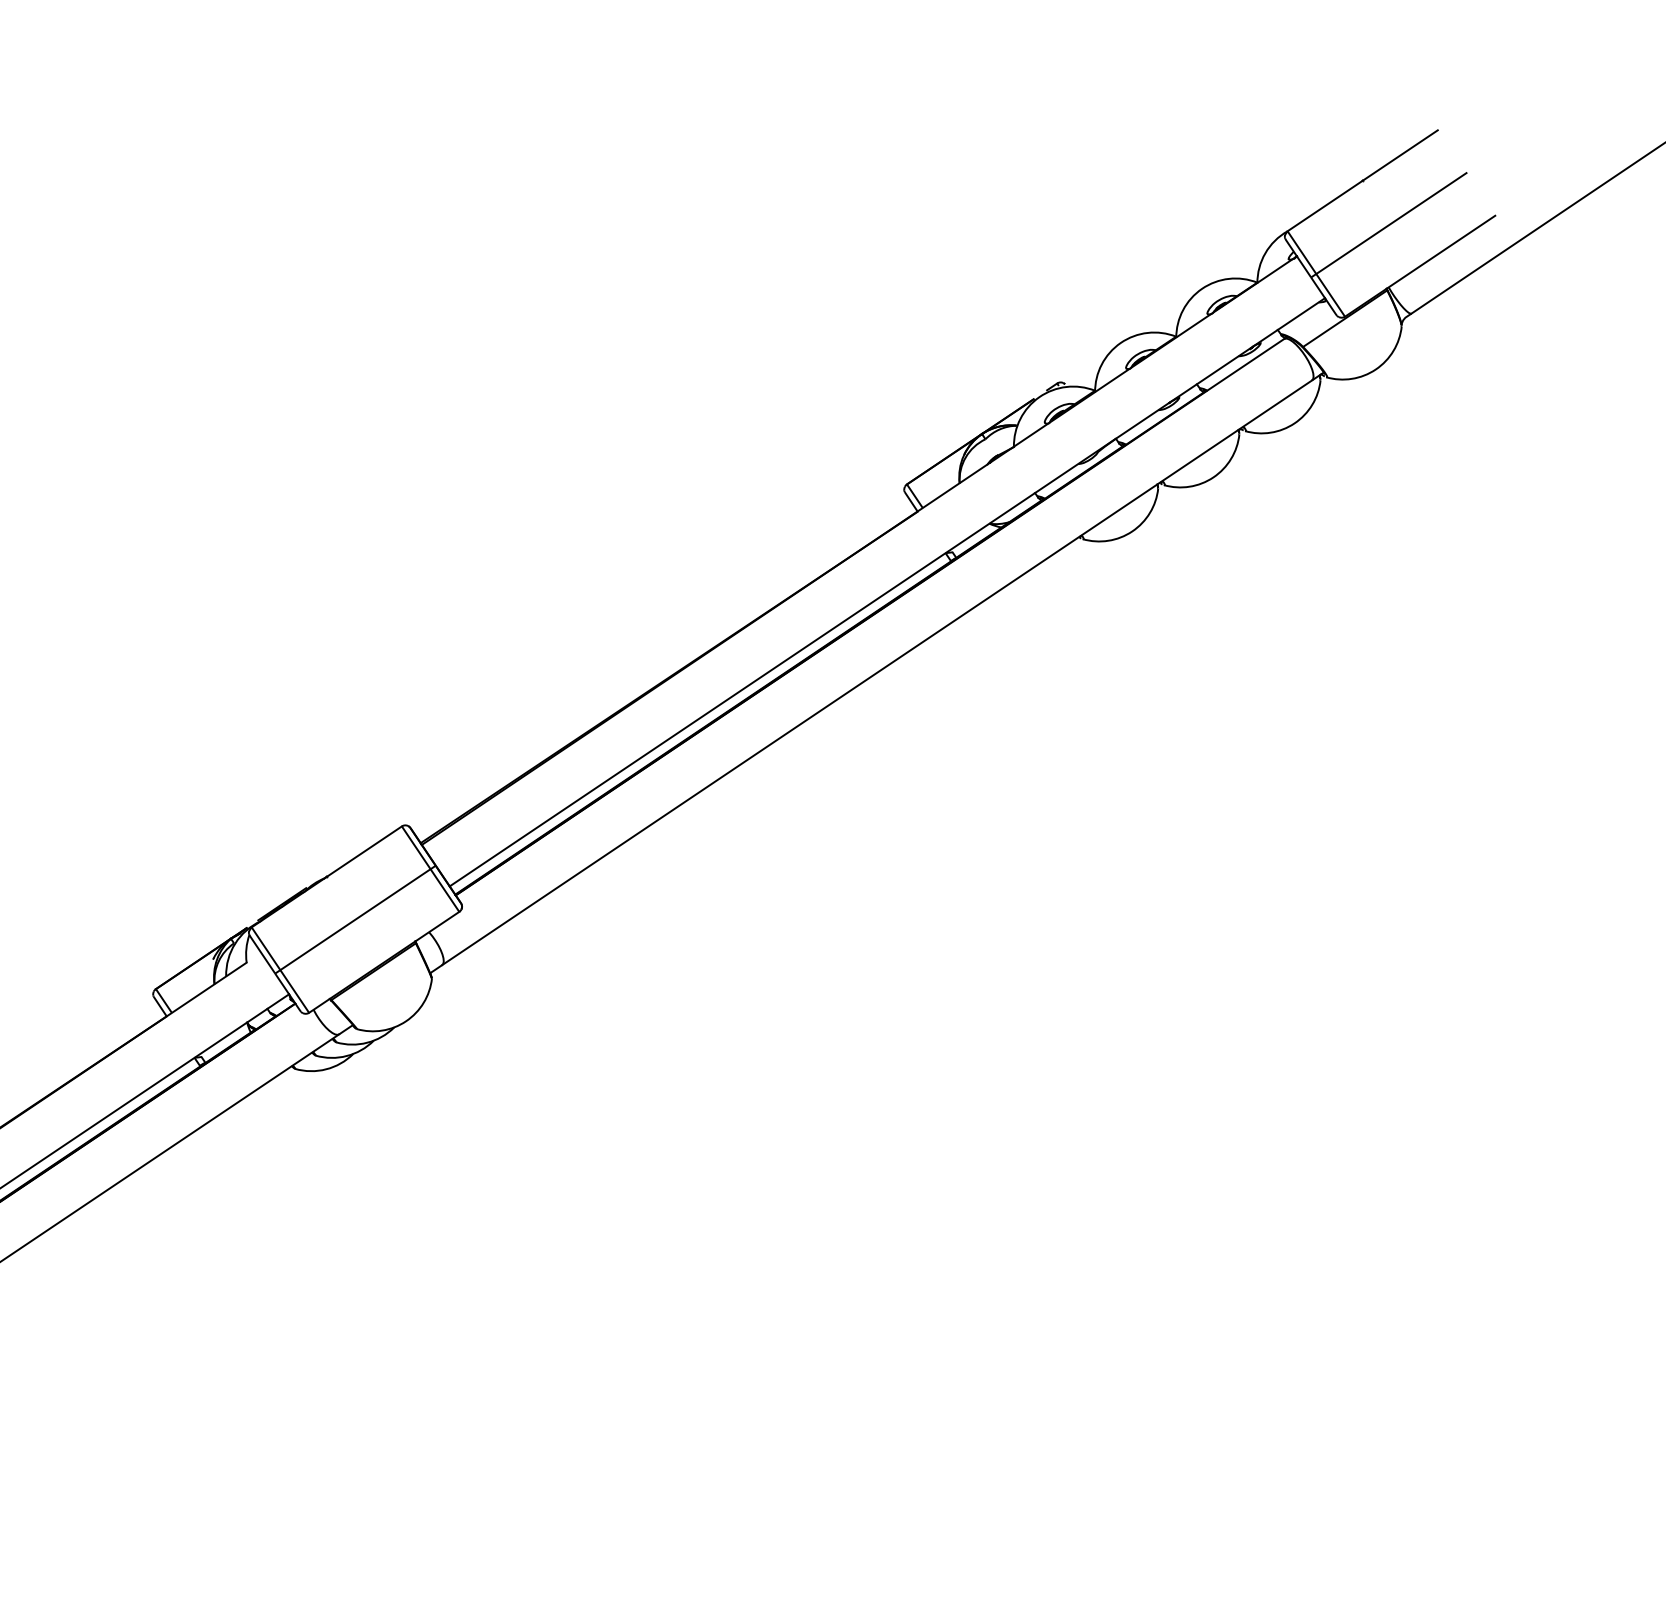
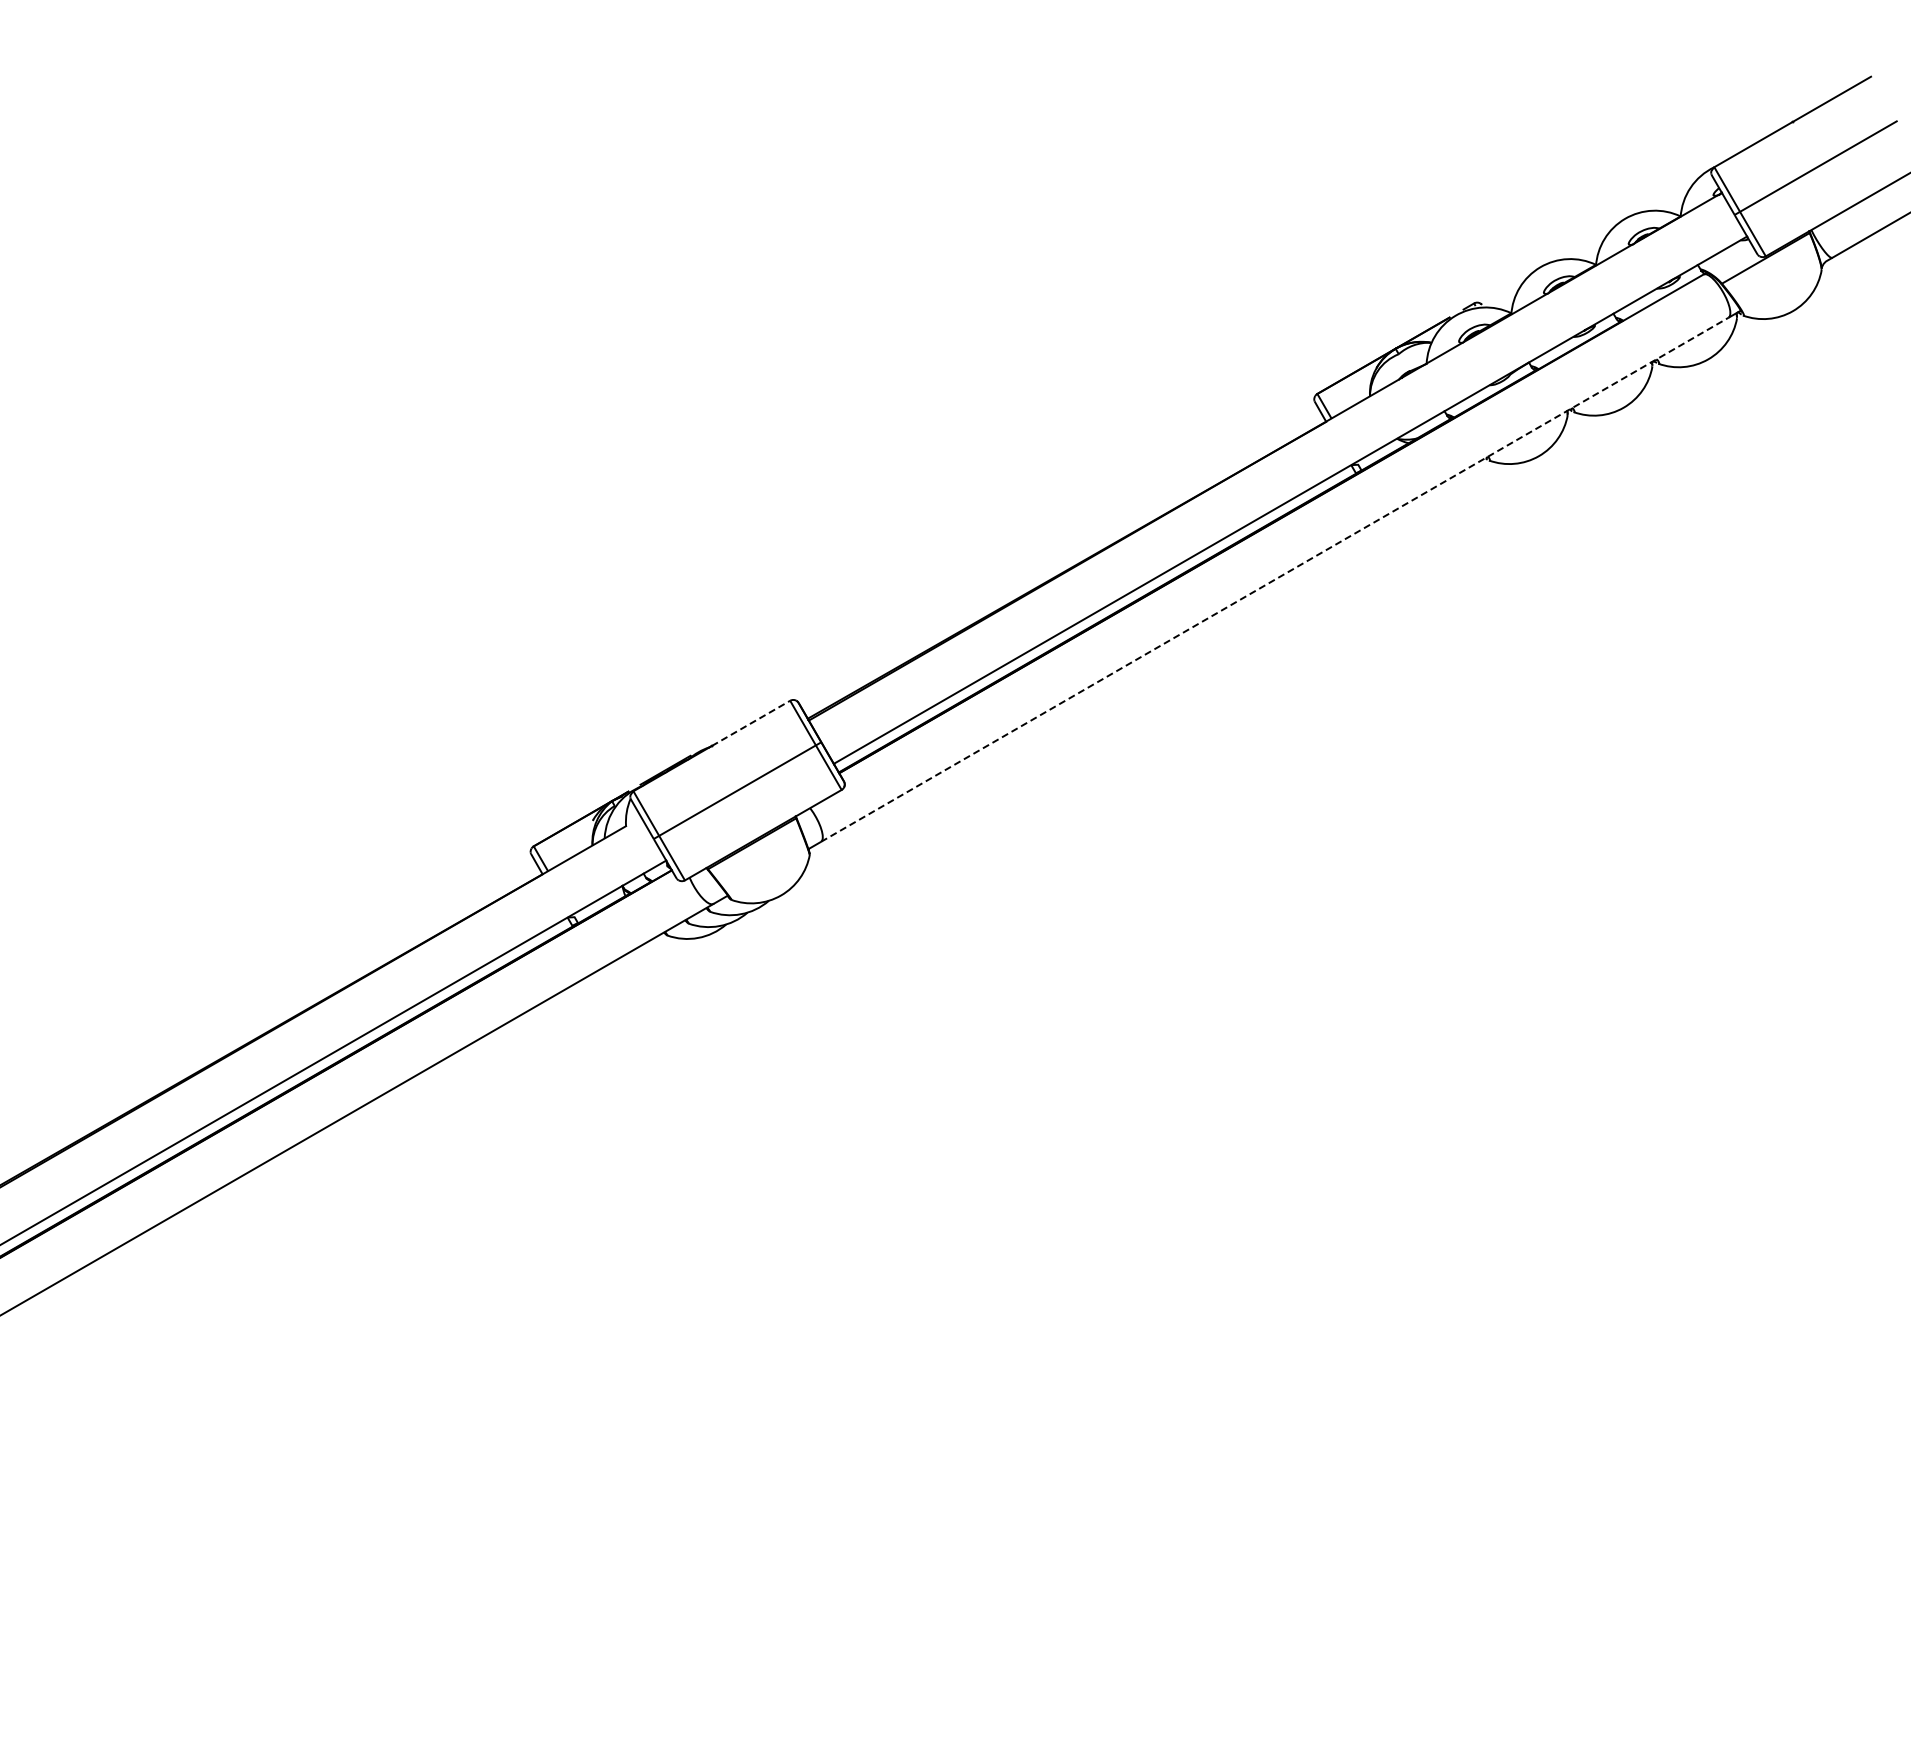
line: (877, 672) -> (1275, 579), solid -> dashed
line: (364, 851) -> (751, 723), solid -> dashed

